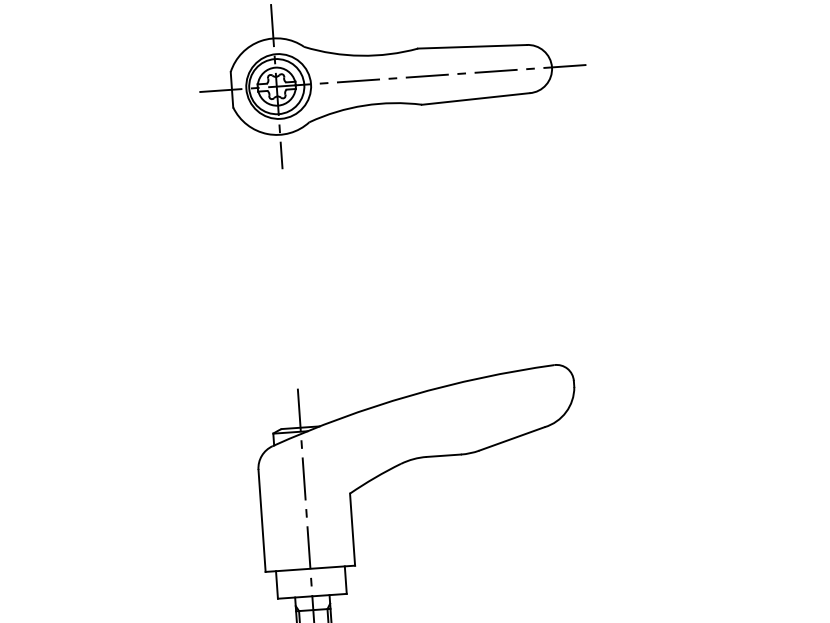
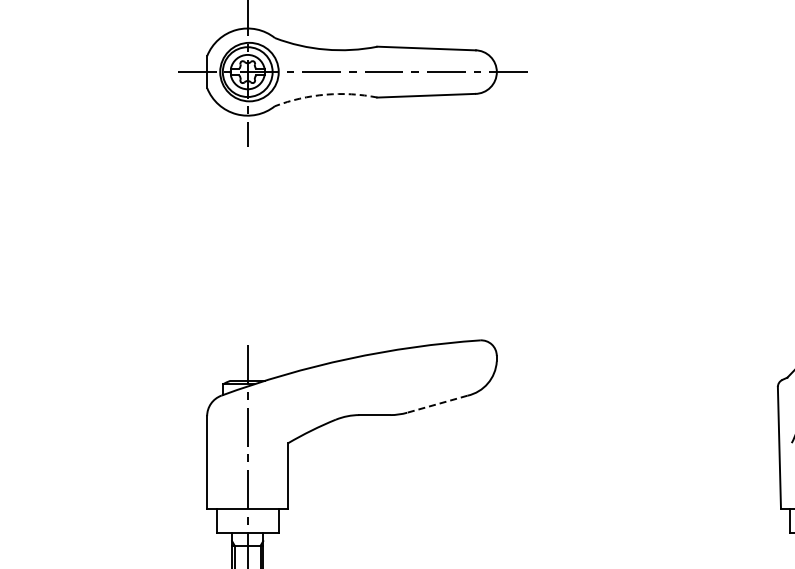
arc: (364, 105) -> (325, 94), solid -> dashed
line: (510, 439) -> (436, 404), solid -> dashed

